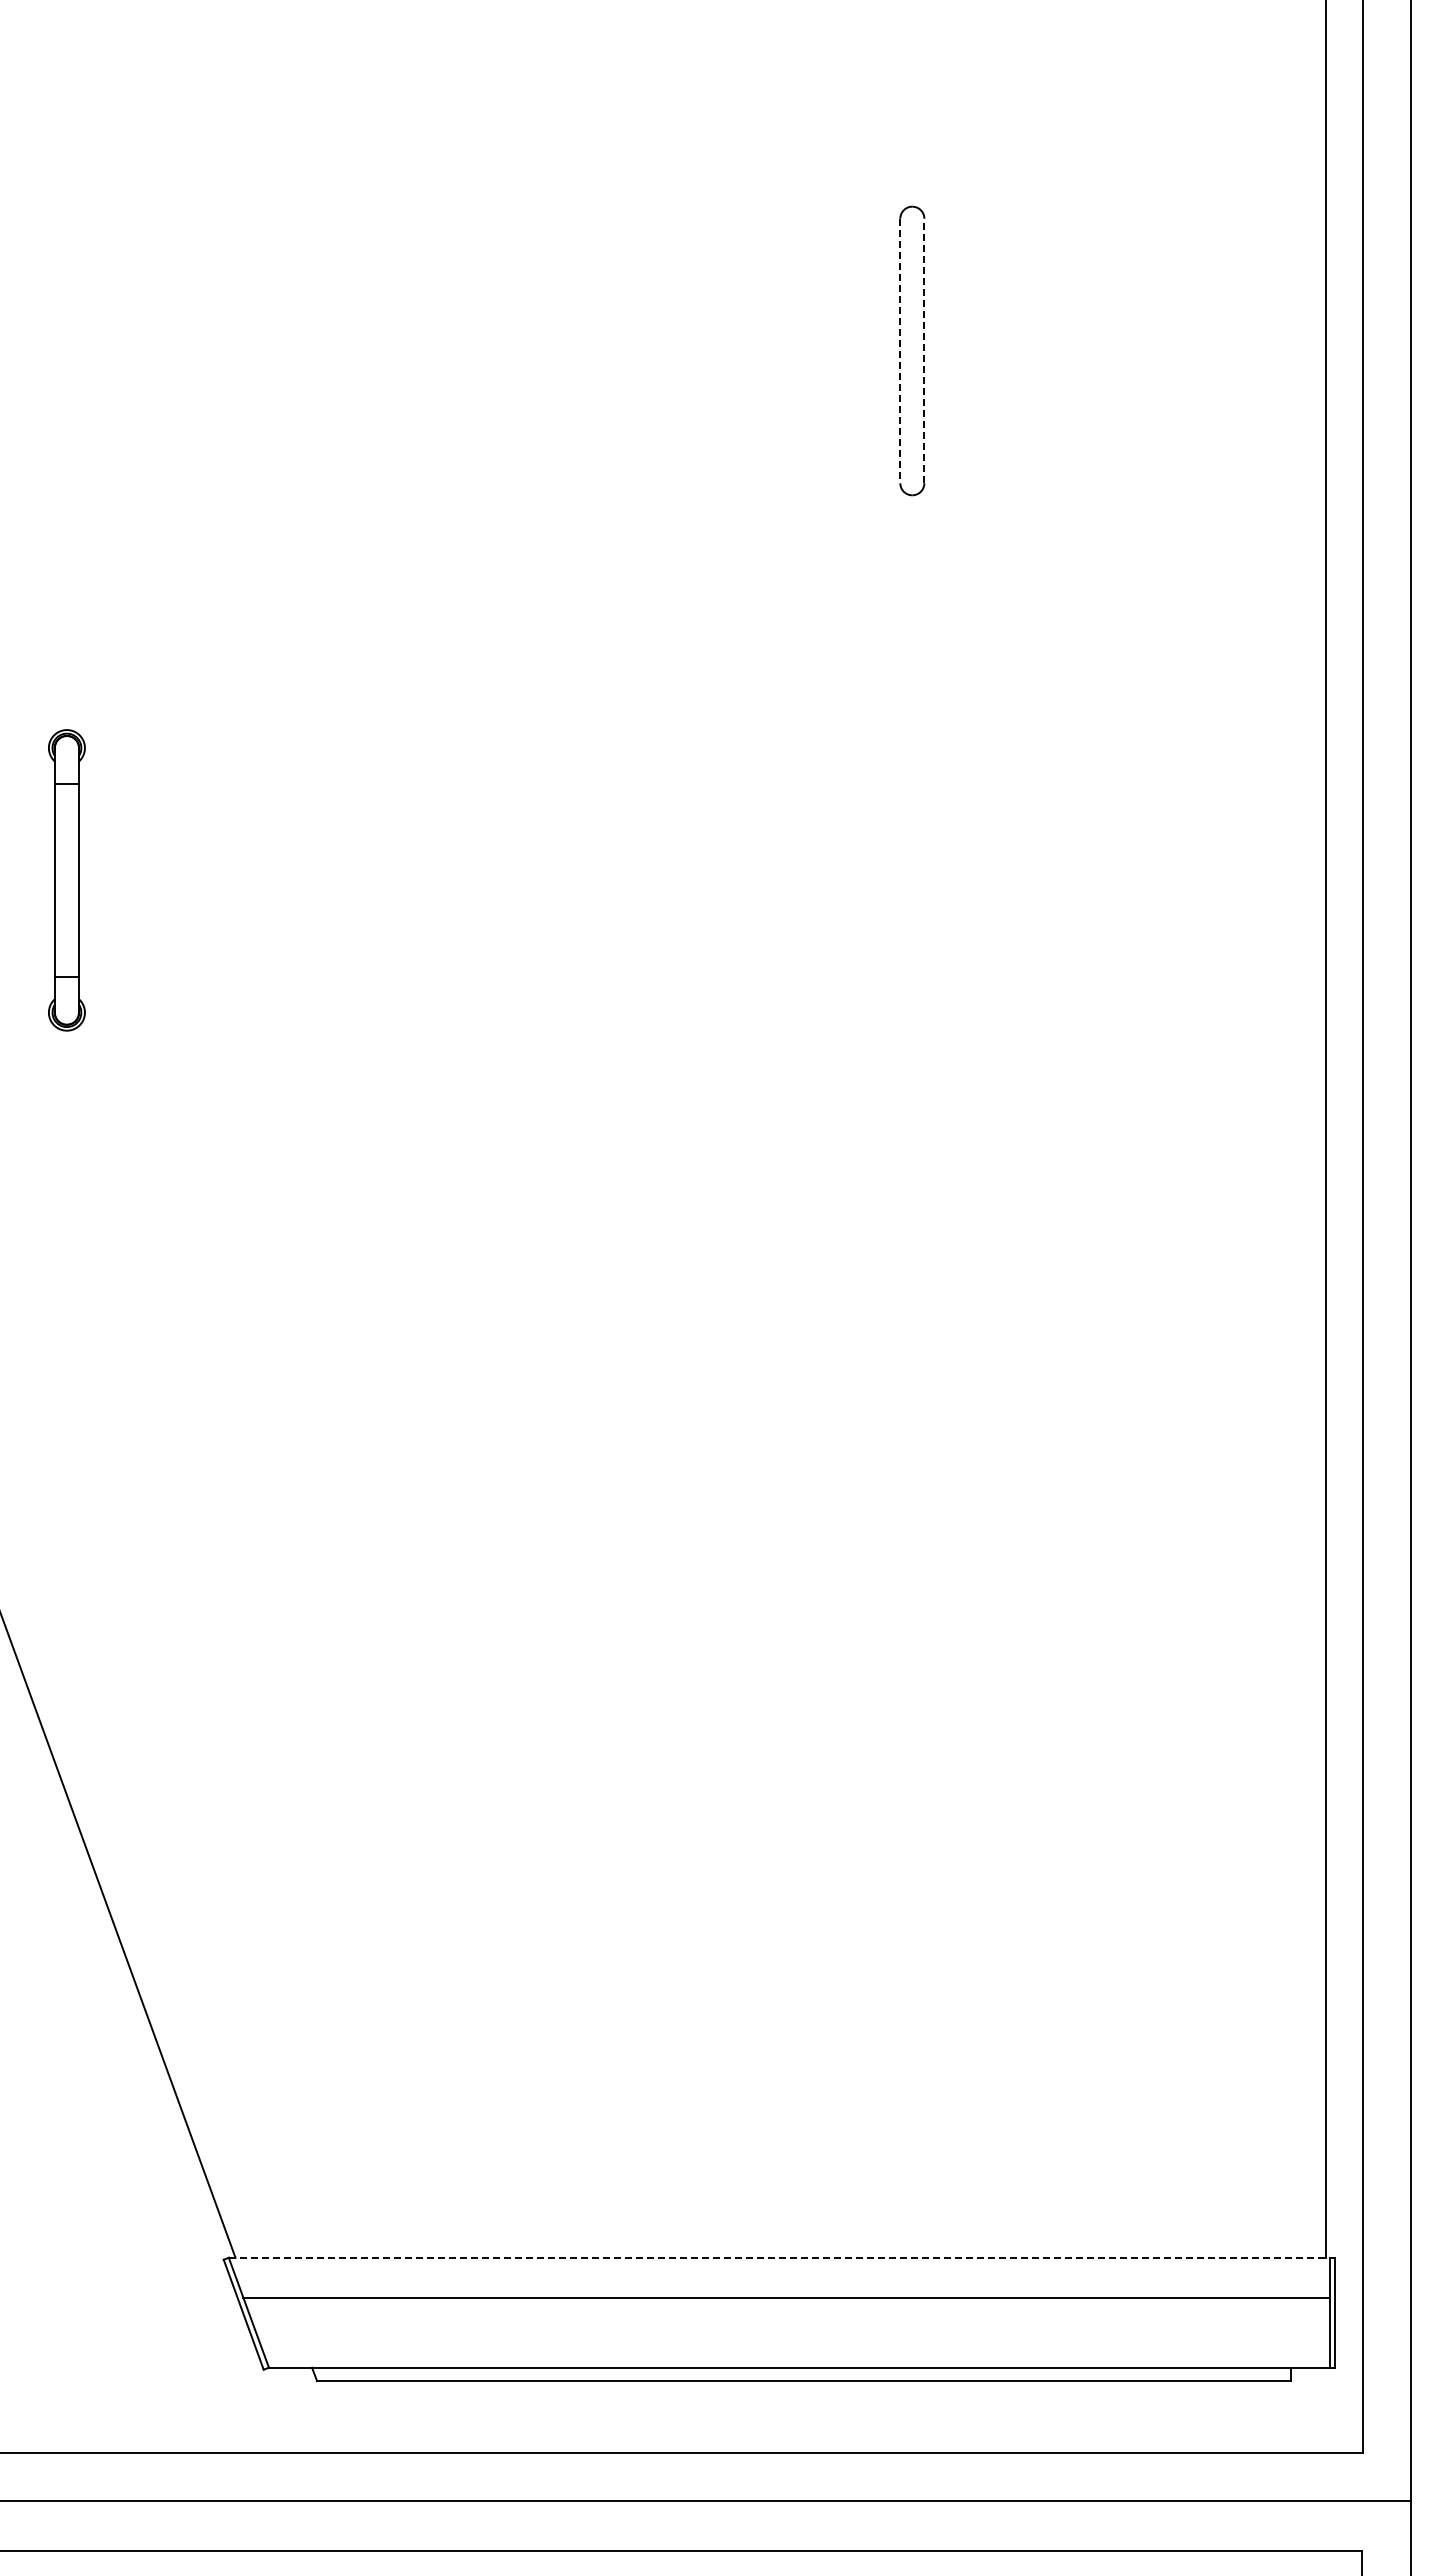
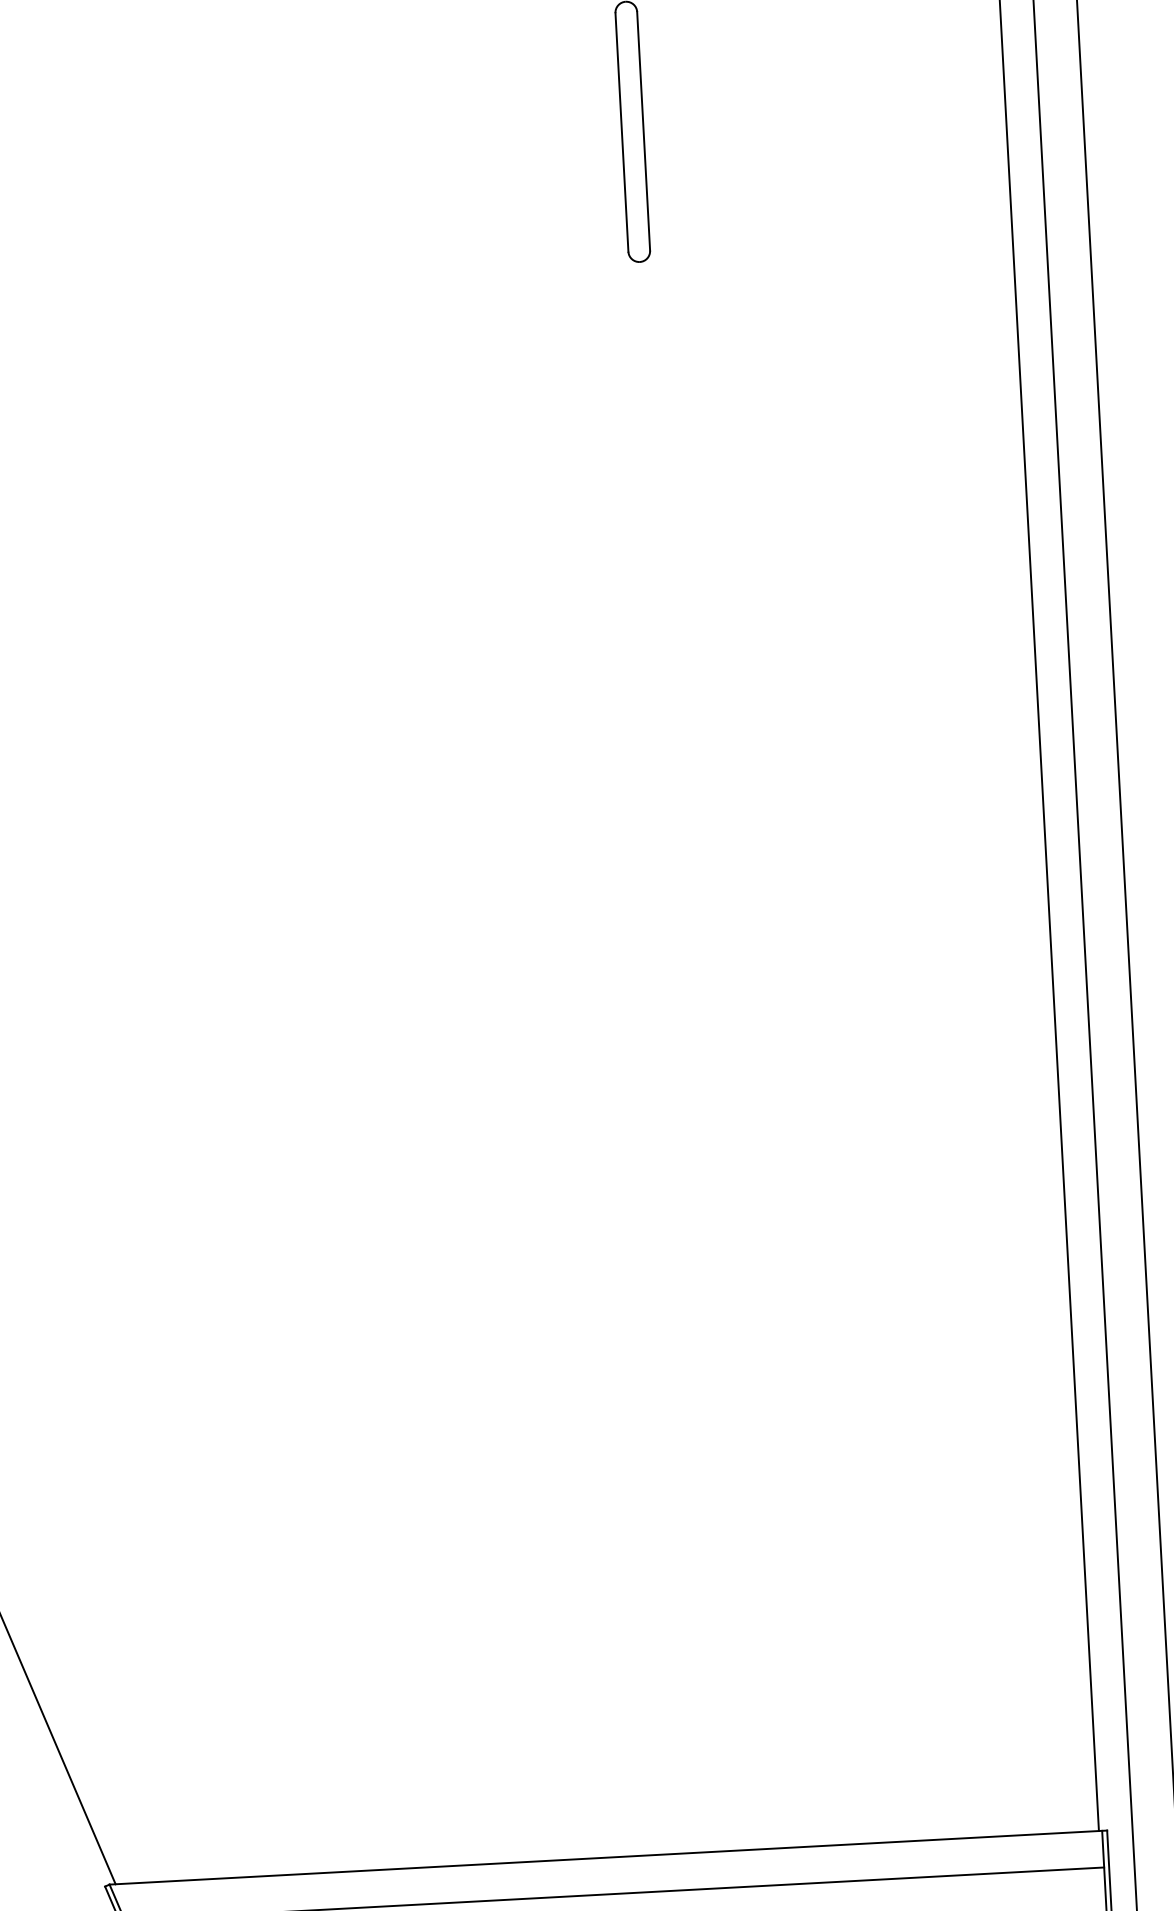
line: (924, 350) -> (643, 130), dashed -> solid
line: (900, 351) -> (622, 132), dashed -> solid
line: (782, 2257) -> (608, 1857), dashed -> solid

